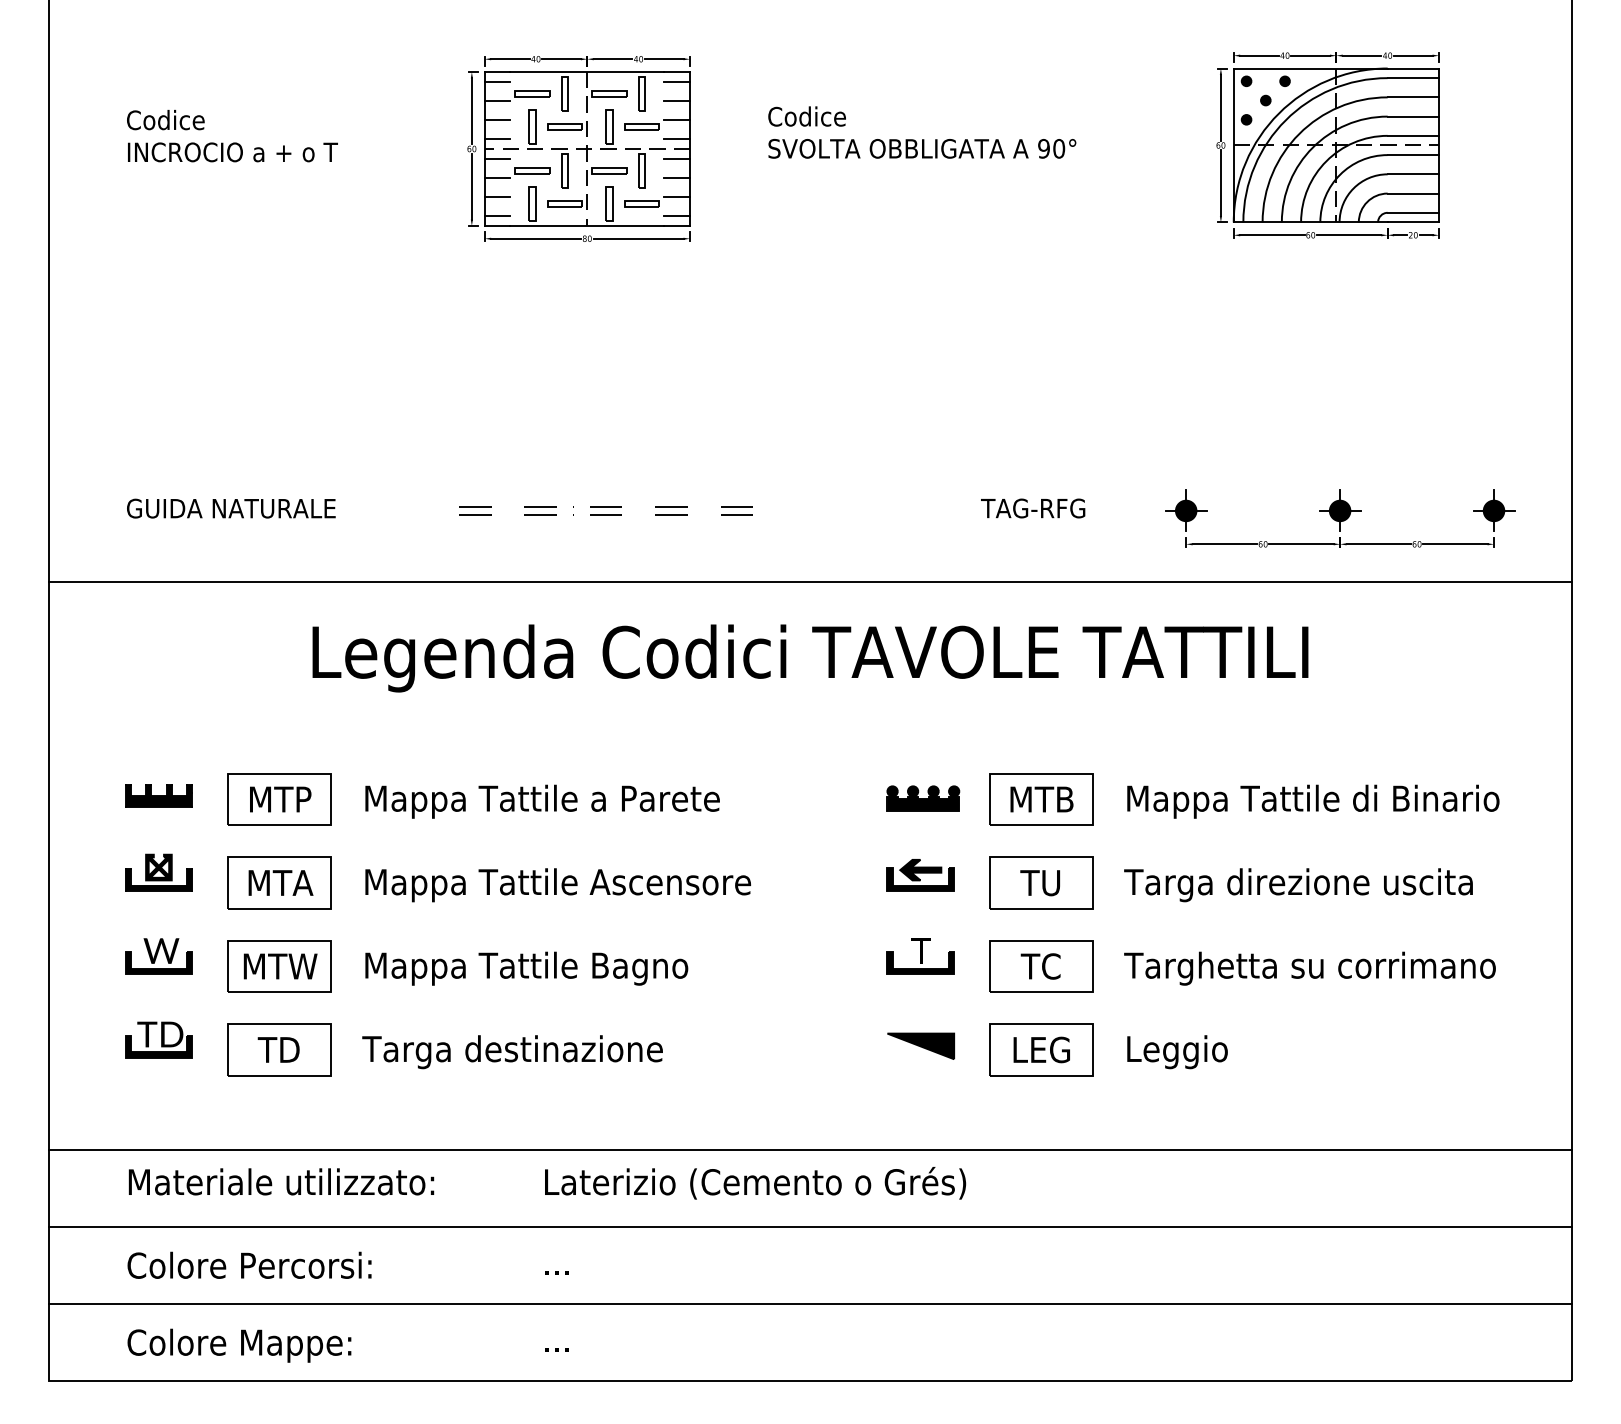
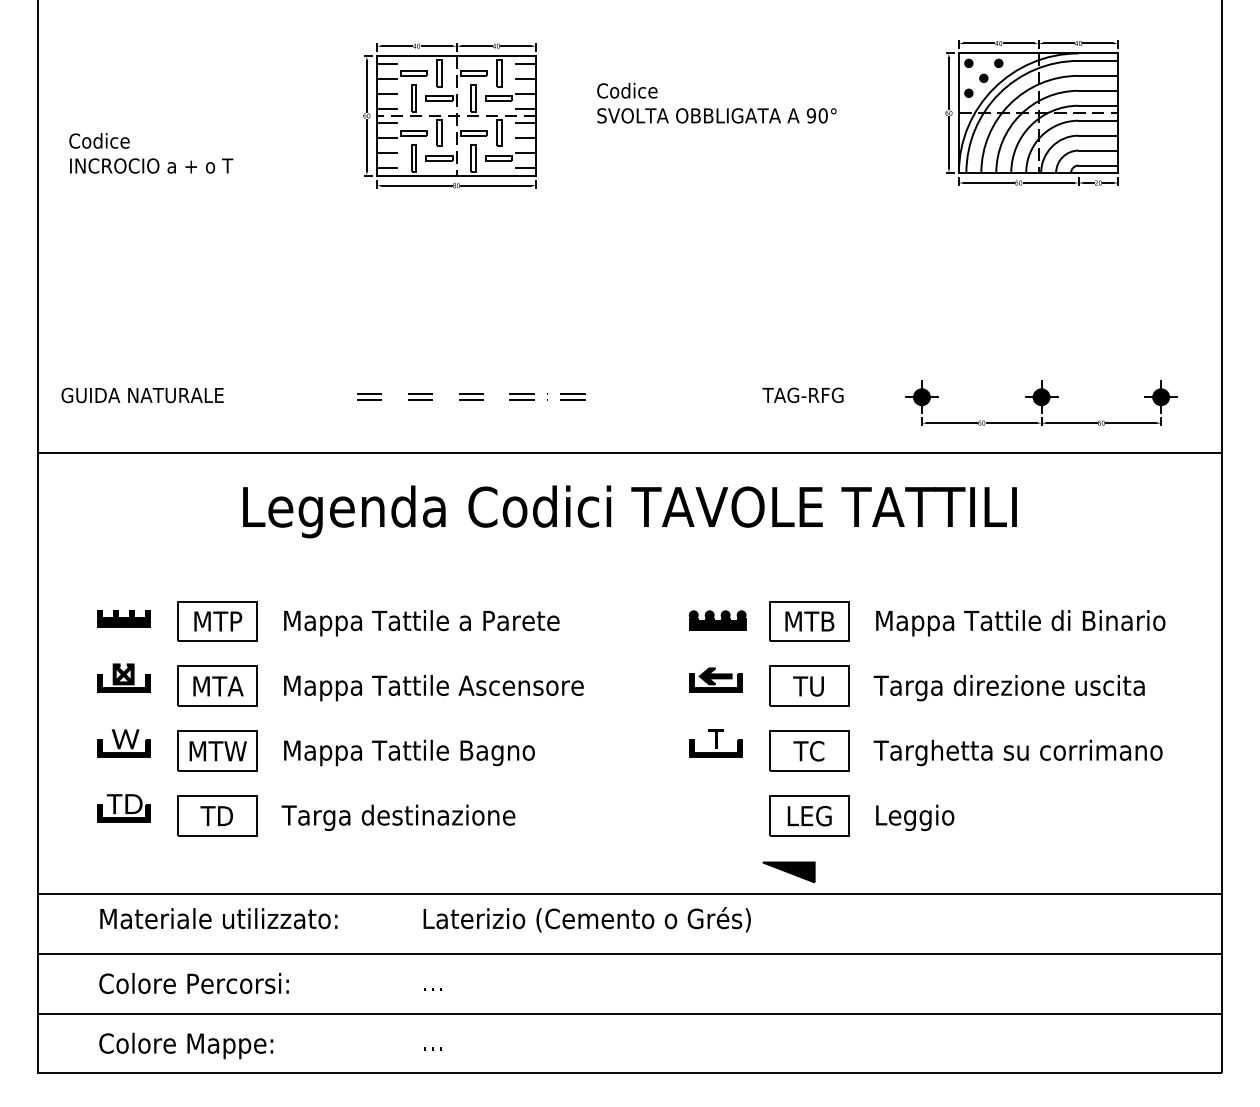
text: (232, 136) -> (151, 153), moved
text: (231, 508) -> (142, 395), moved
part: (920, 1045) -> (788, 871), moved

